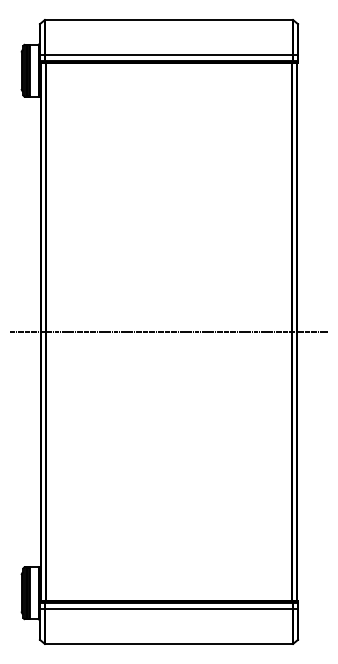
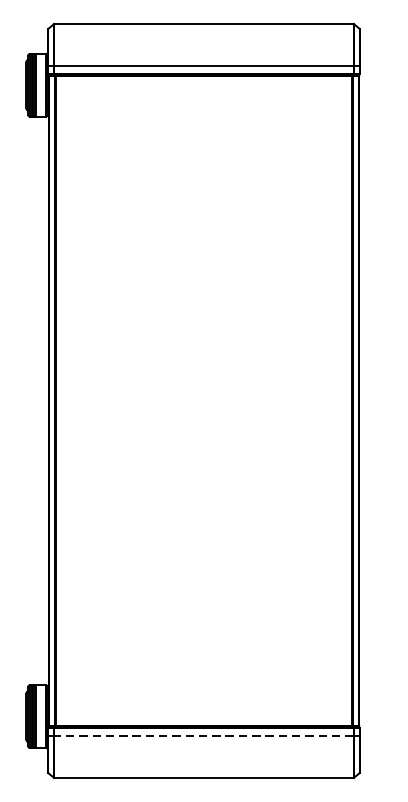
line: (168, 332) -> (203, 401), removed
line: (169, 609) -> (204, 736), solid -> dashed

